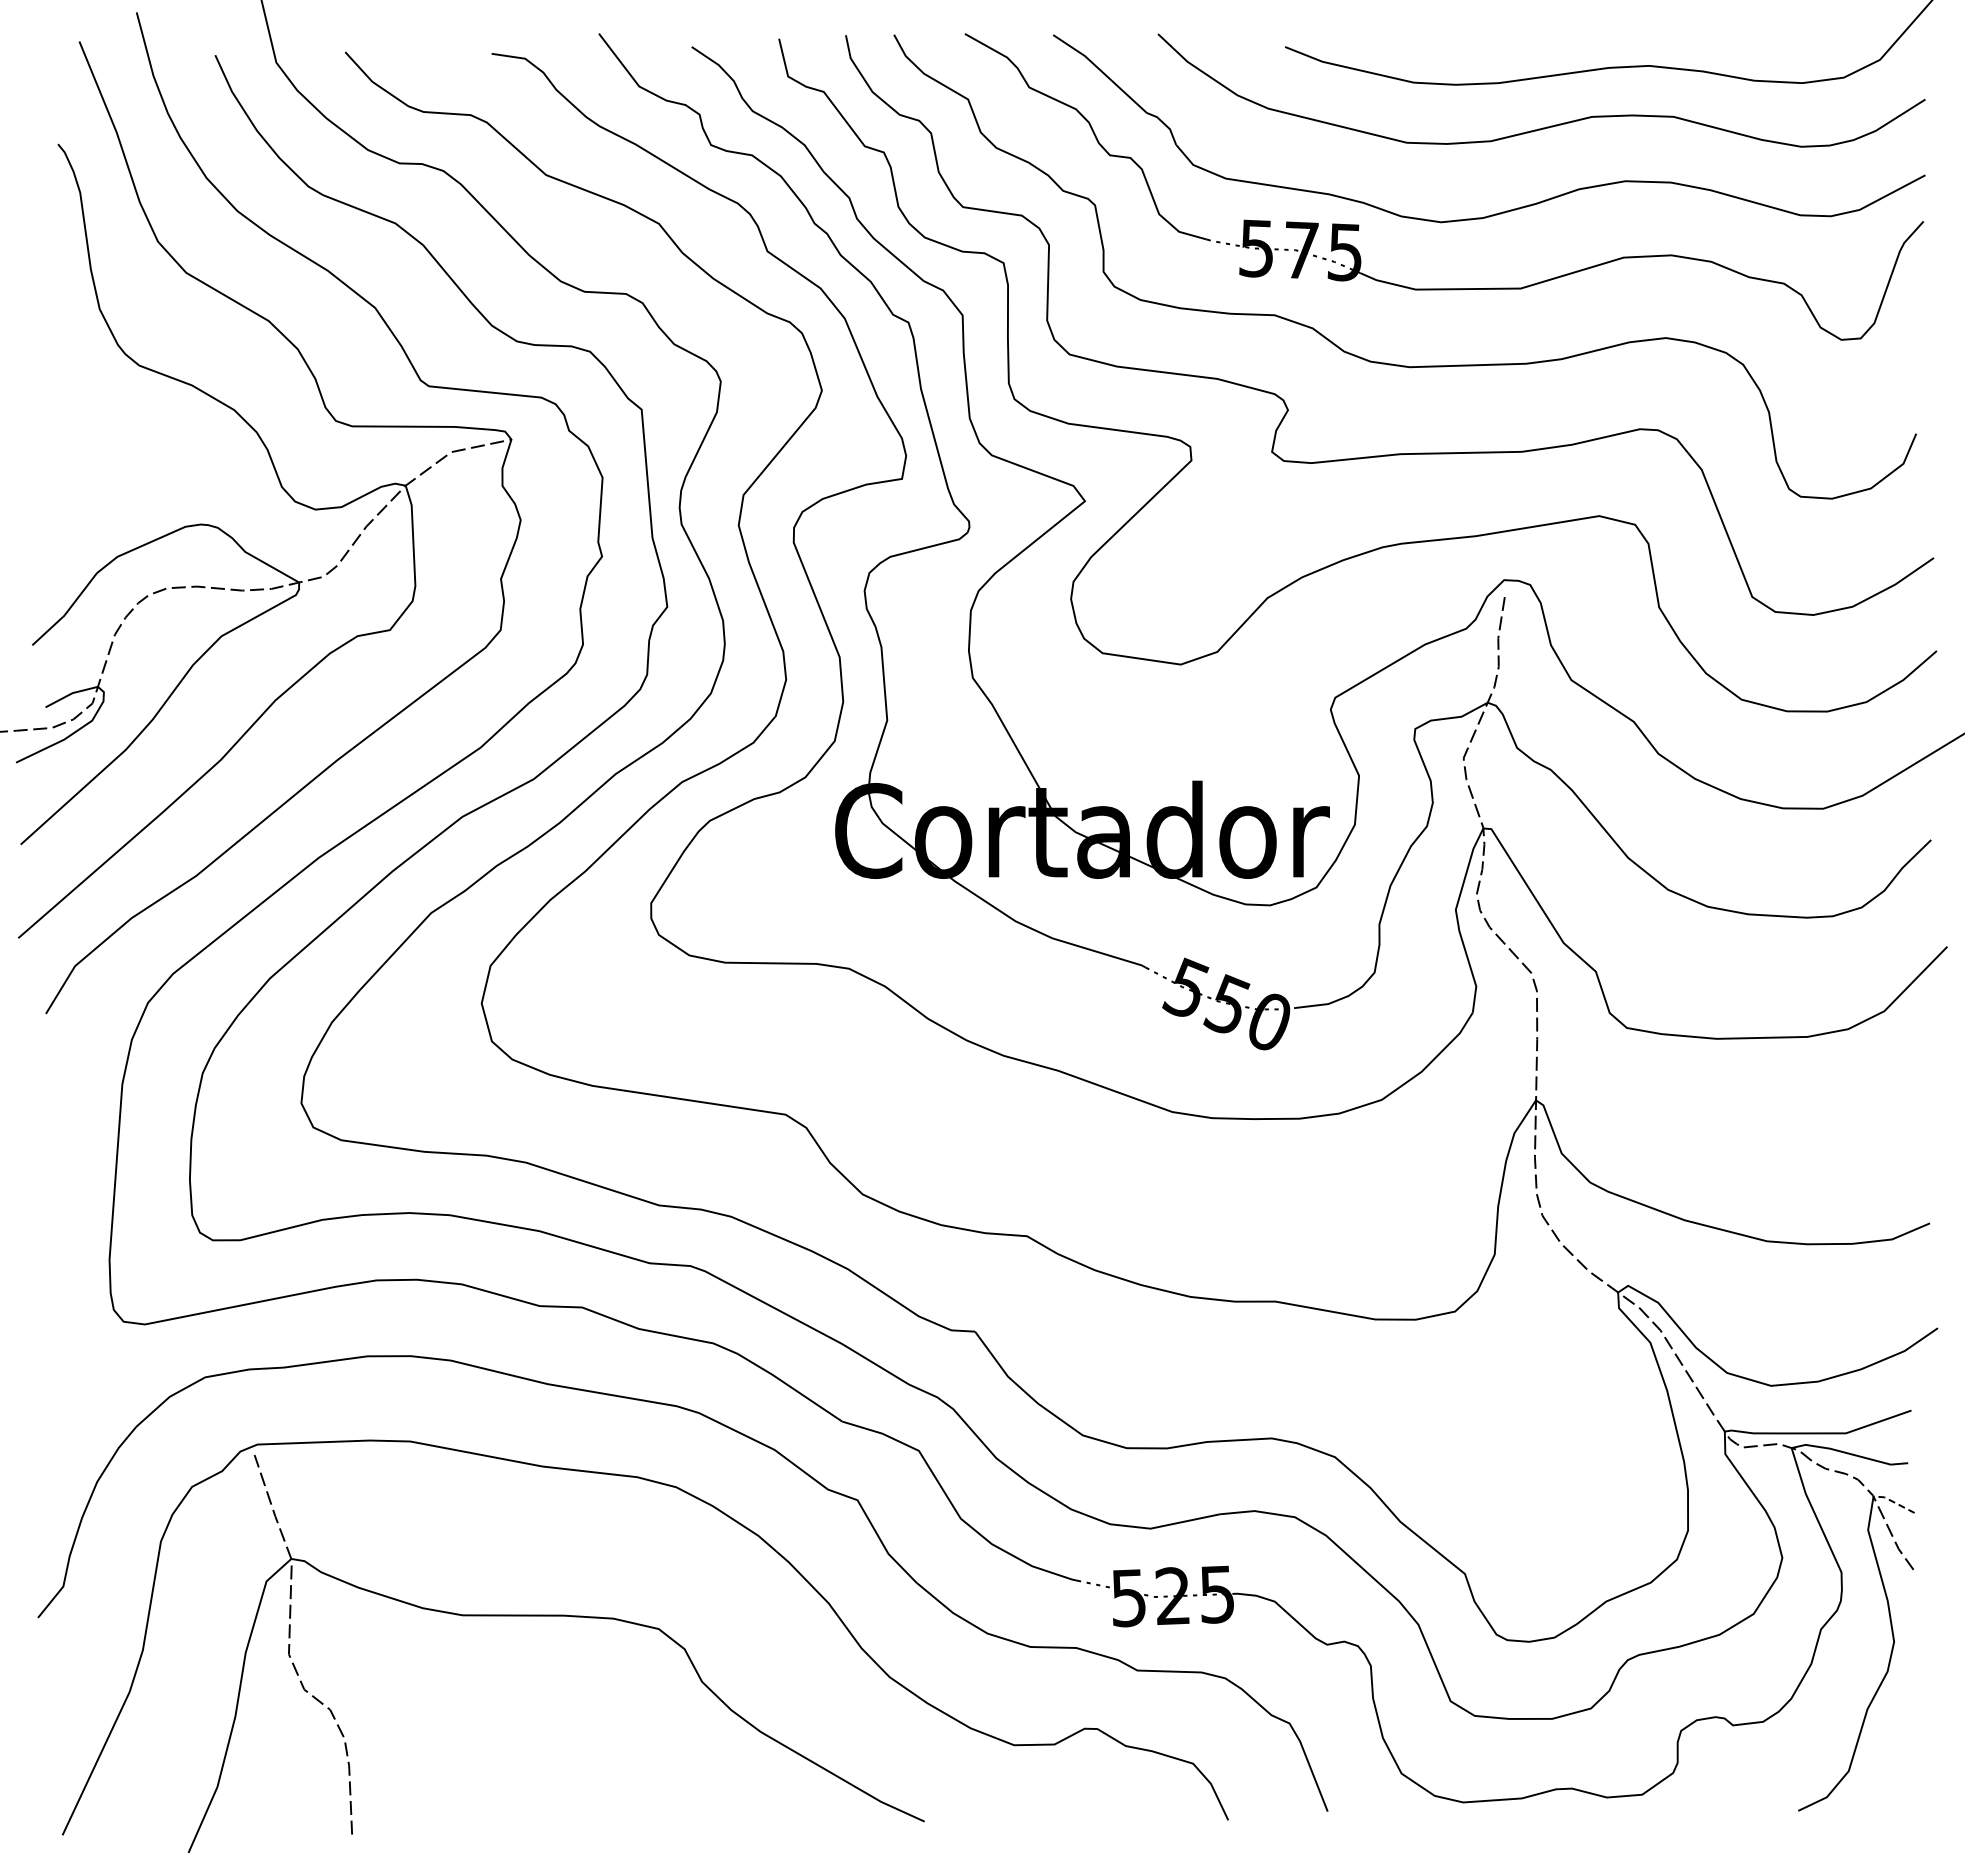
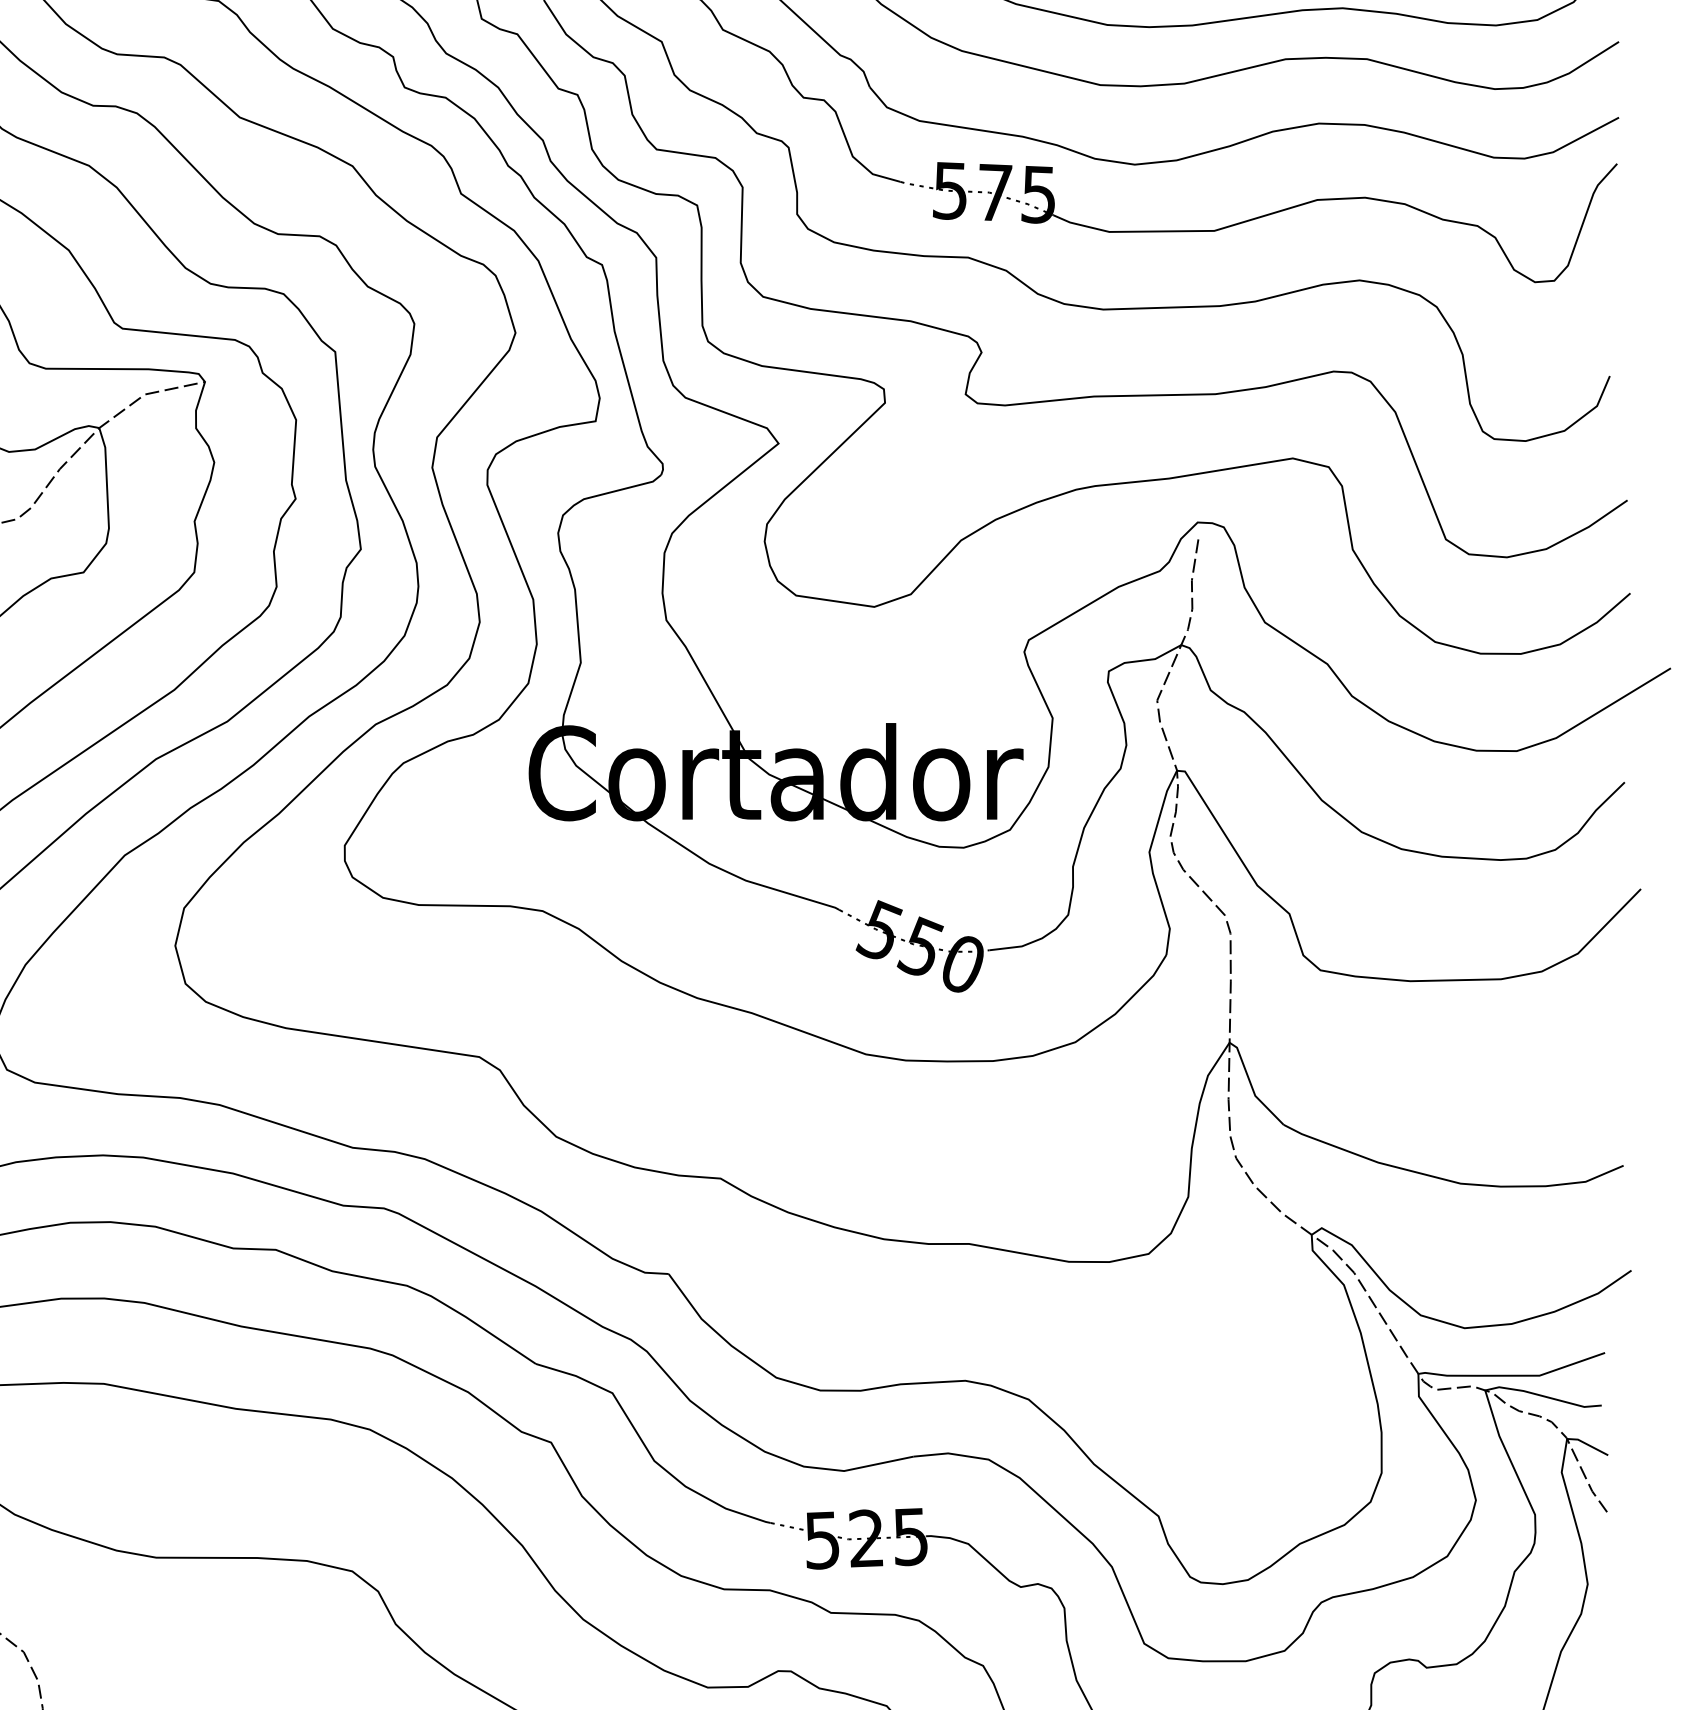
line: (1893, 1502) -> (1587, 1444), dashed -> solid

